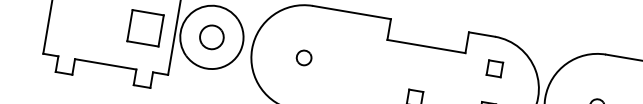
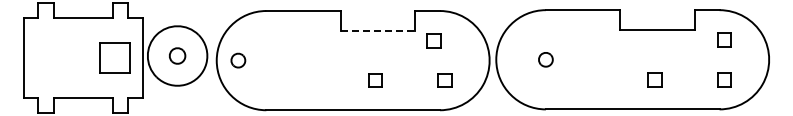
part: (211, 36) -> (177, 55), size x0.7
line: (427, 46) -> (378, 30), solid -> dashed
part: (304, 57) -> (238, 60), moved
part: (494, 68) -> (433, 40), moved

